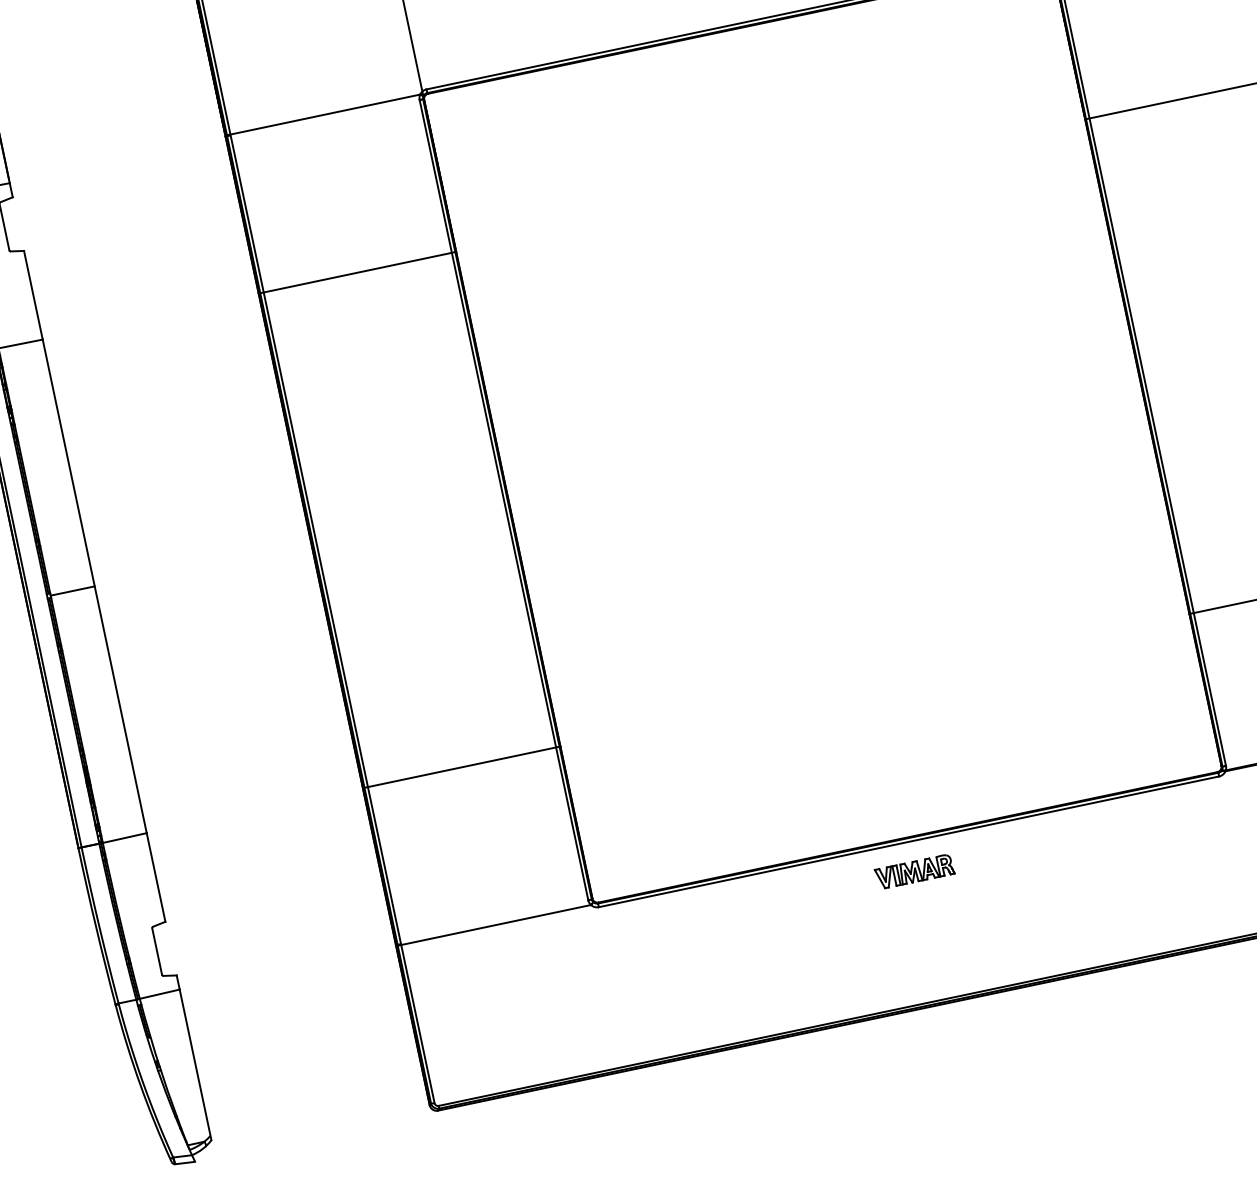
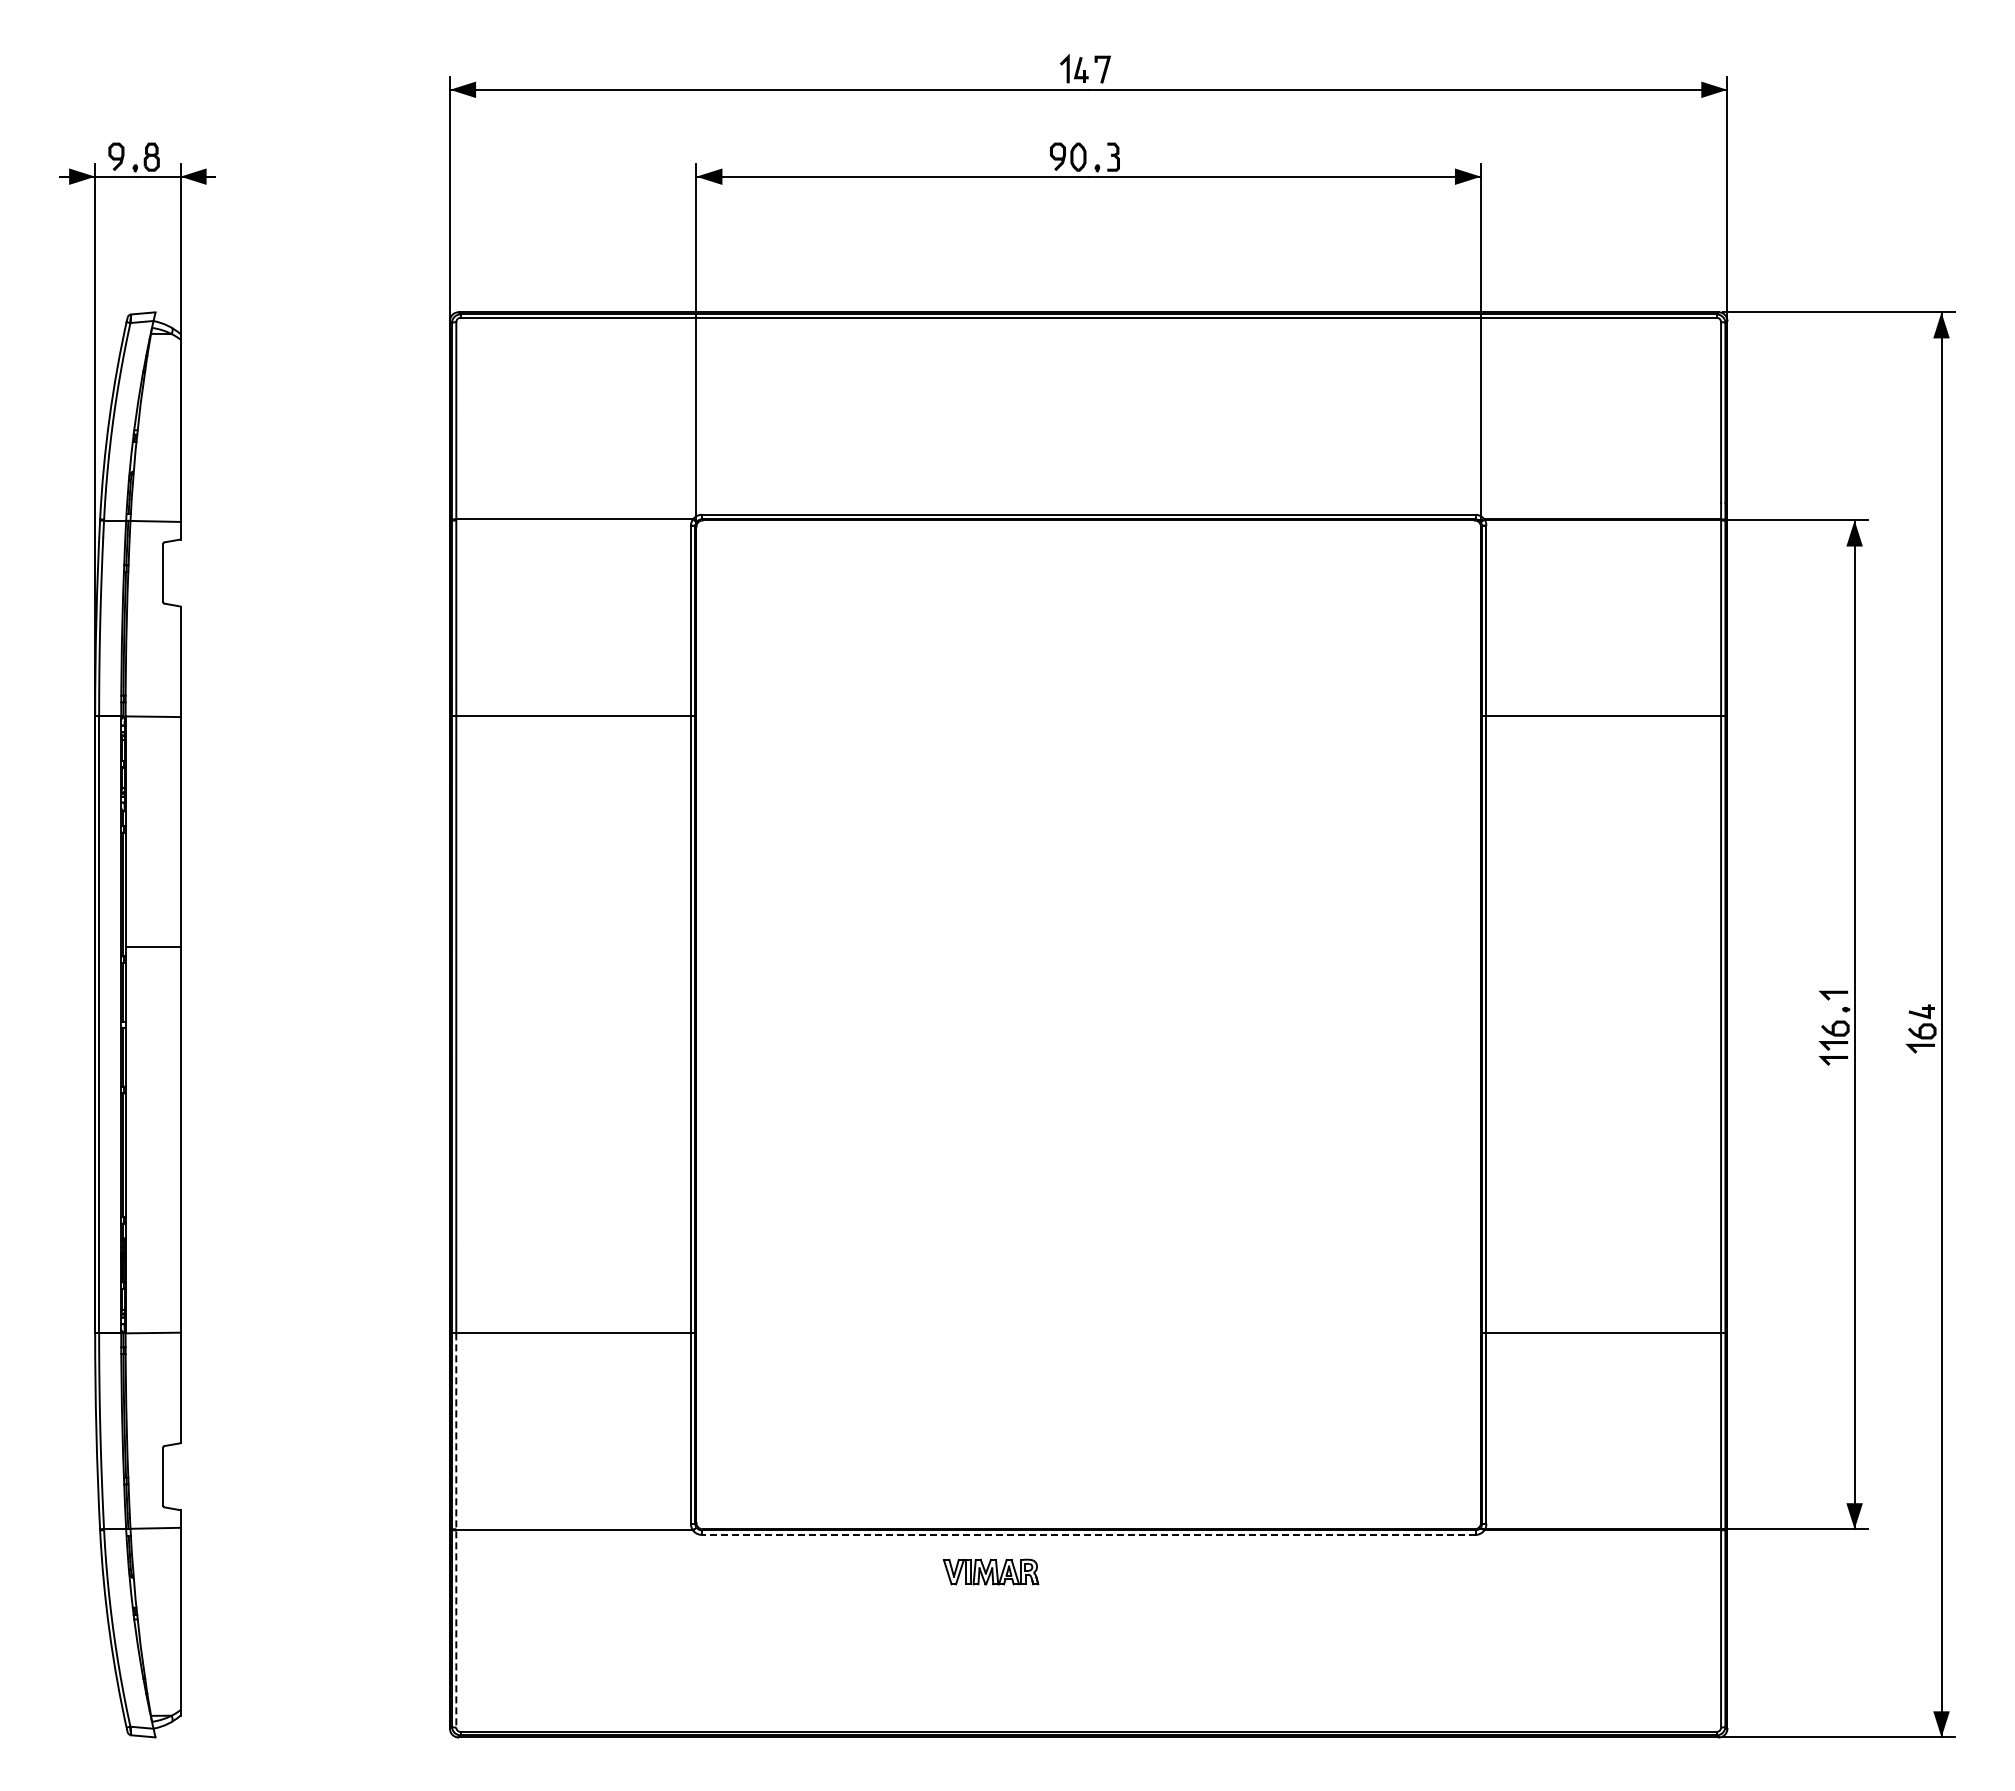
line: (72, 590) -> (152, 946), moved
line: (908, 841) -> (1088, 1534), solid -> dashed
part: (914, 871) -> (990, 1571), moved
line: (401, 945) -> (456, 1530), solid -> dashed

